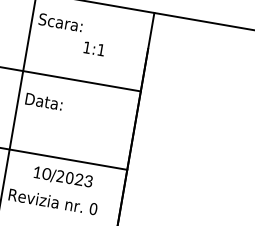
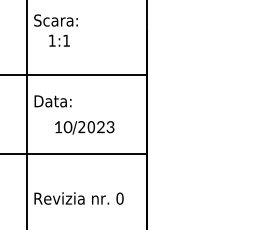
text: (94, 48) -> (59, 40), moved
text: (62, 177) -> (84, 127), moved

